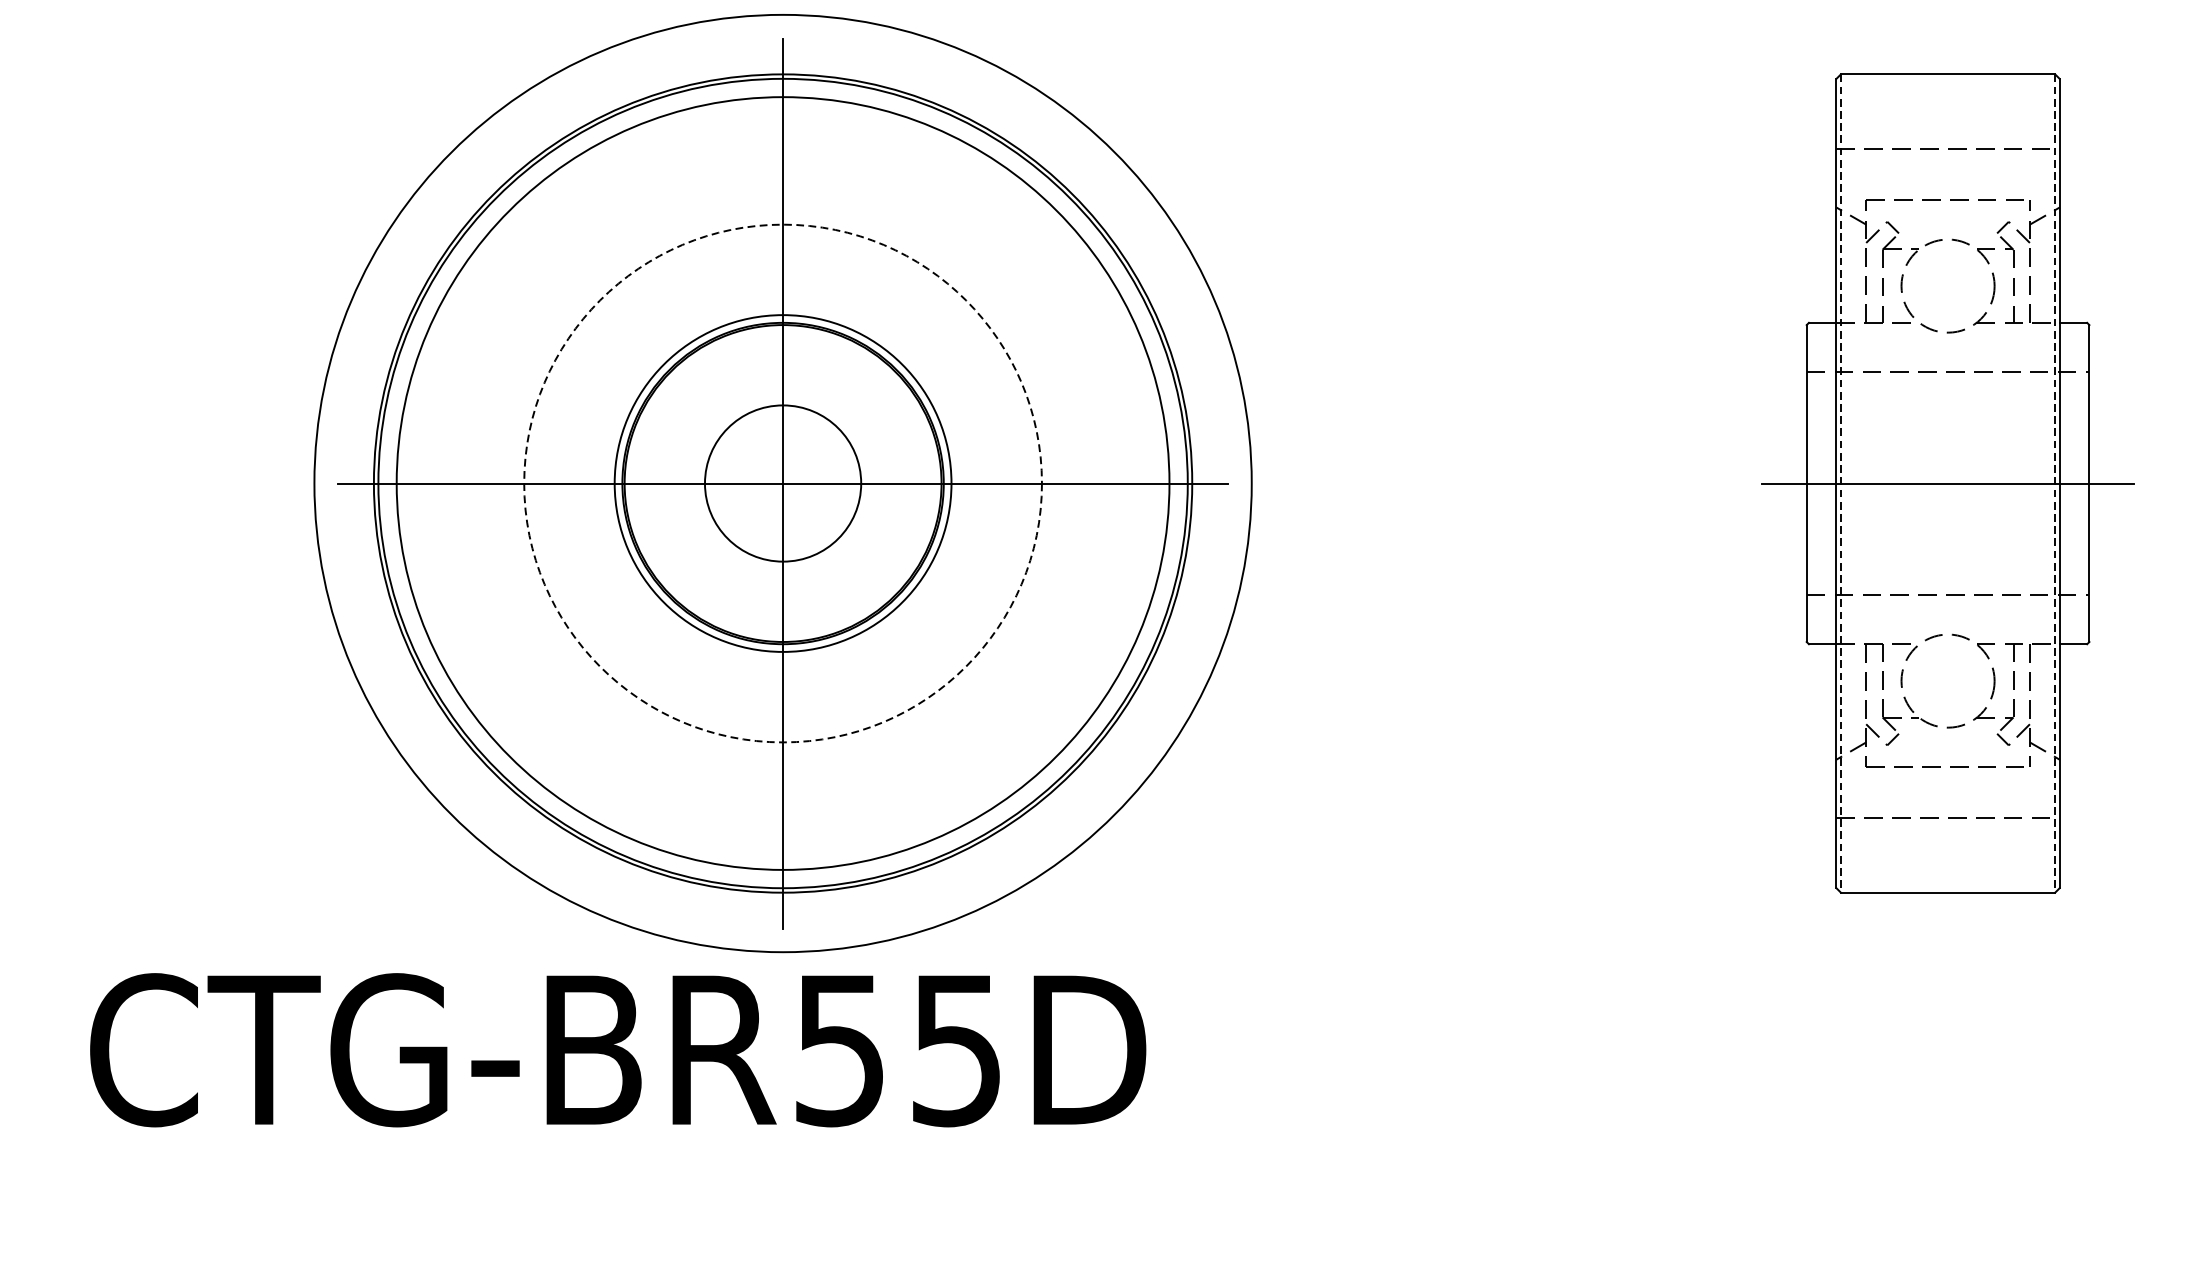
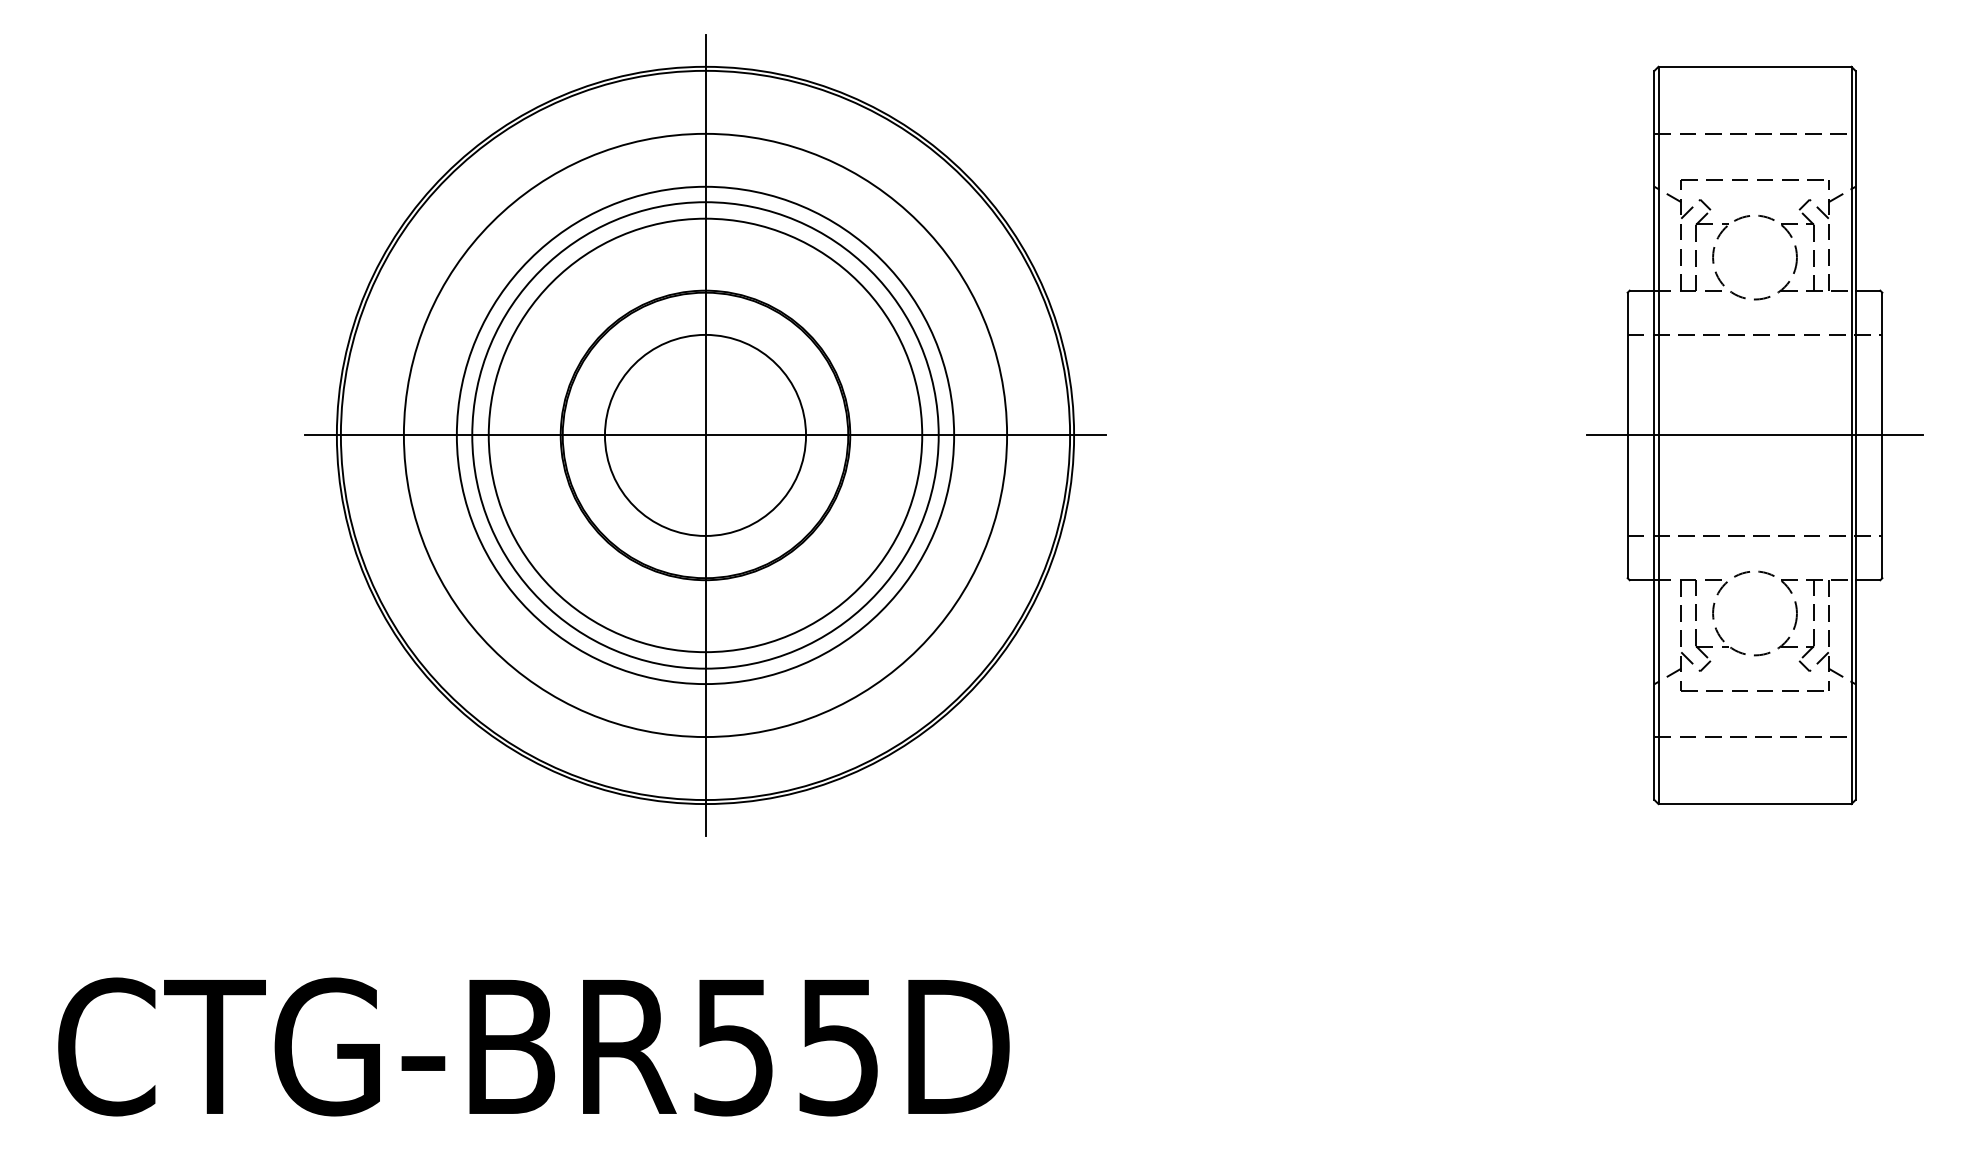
circle: (783, 482) -> (705, 434), size x1.43
circle: (783, 483) -> (705, 435), dashed -> solid
circle: (783, 483) -> (705, 435), size x0.71
circle: (783, 483) -> (705, 435), size x0.71
circle: (783, 483) -> (705, 435), size x1.43
line: (1840, 483) -> (1658, 435), dashed -> solid
line: (2055, 483) -> (1851, 435), dashed -> solid
text: (617, 1049) -> (533, 1046), moved

